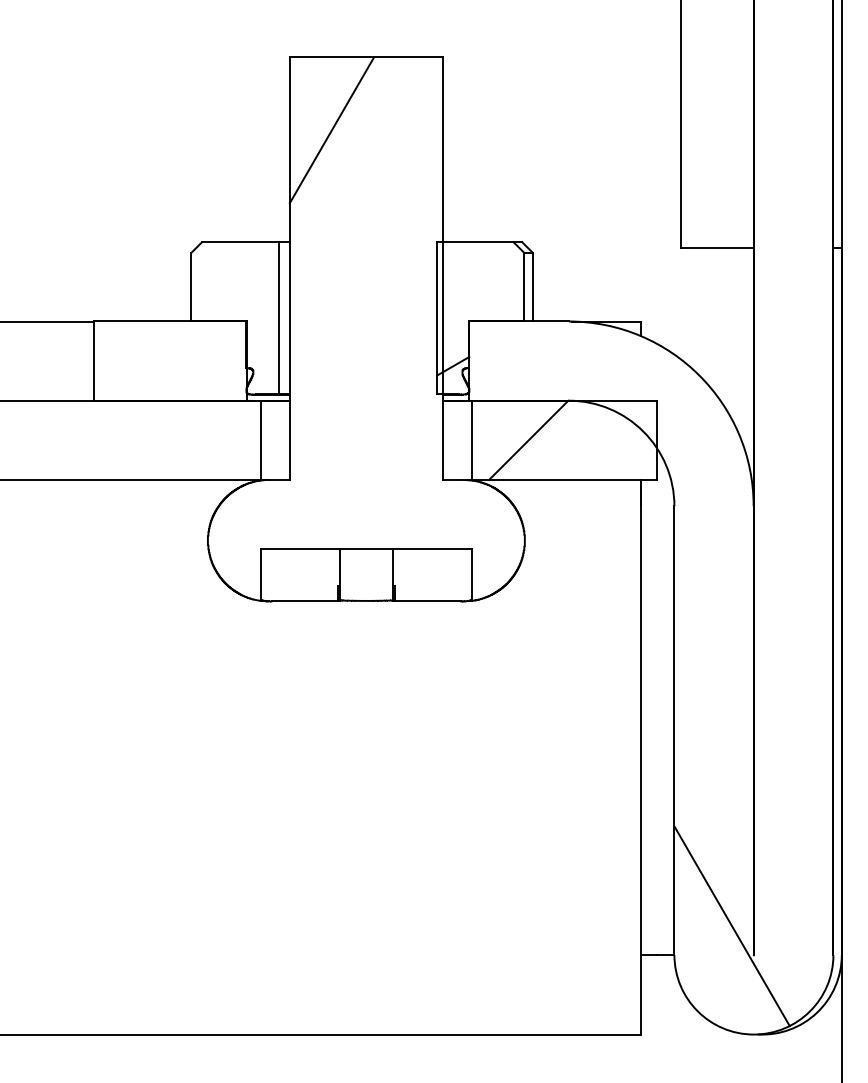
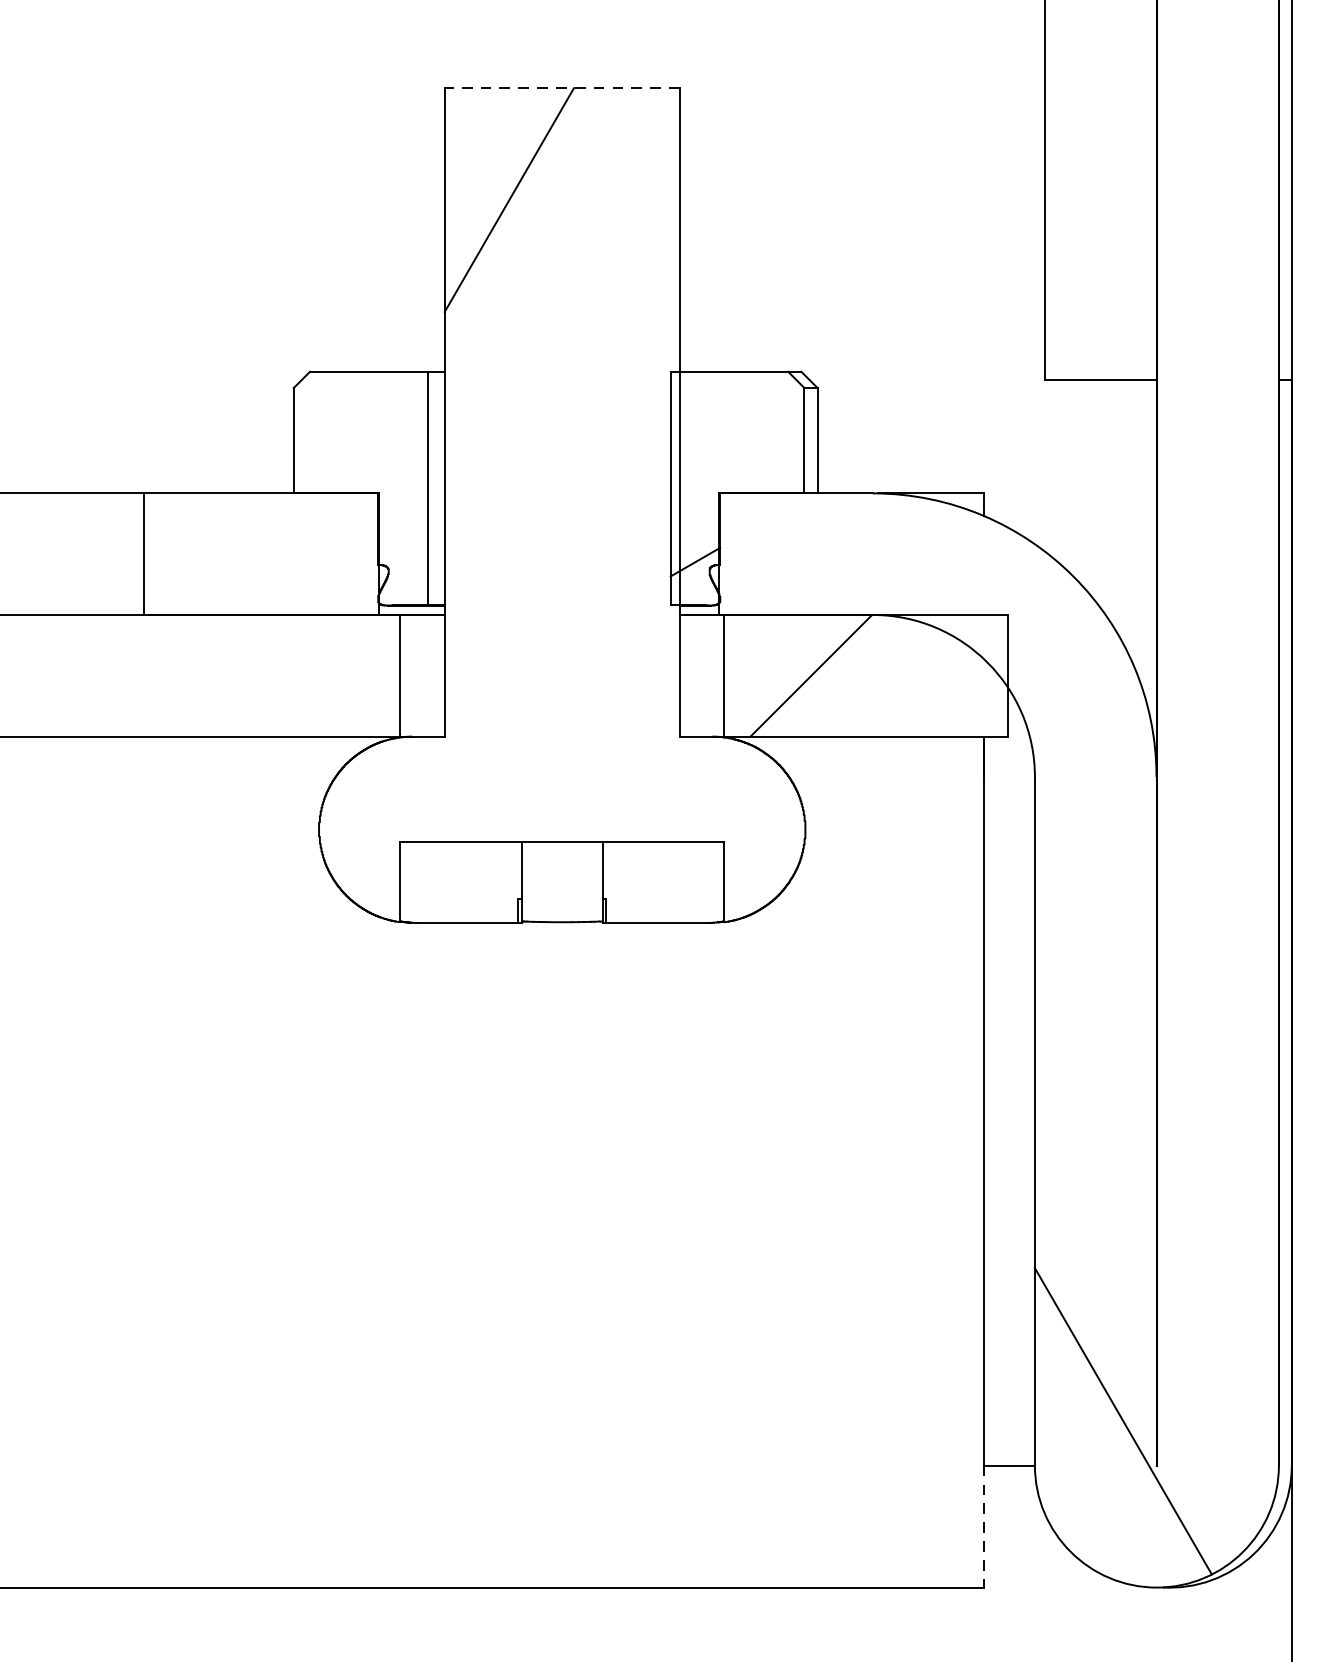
line: (366, 57) -> (562, 88), solid -> dashed
line: (641, 994) -> (984, 1526), solid -> dashed

